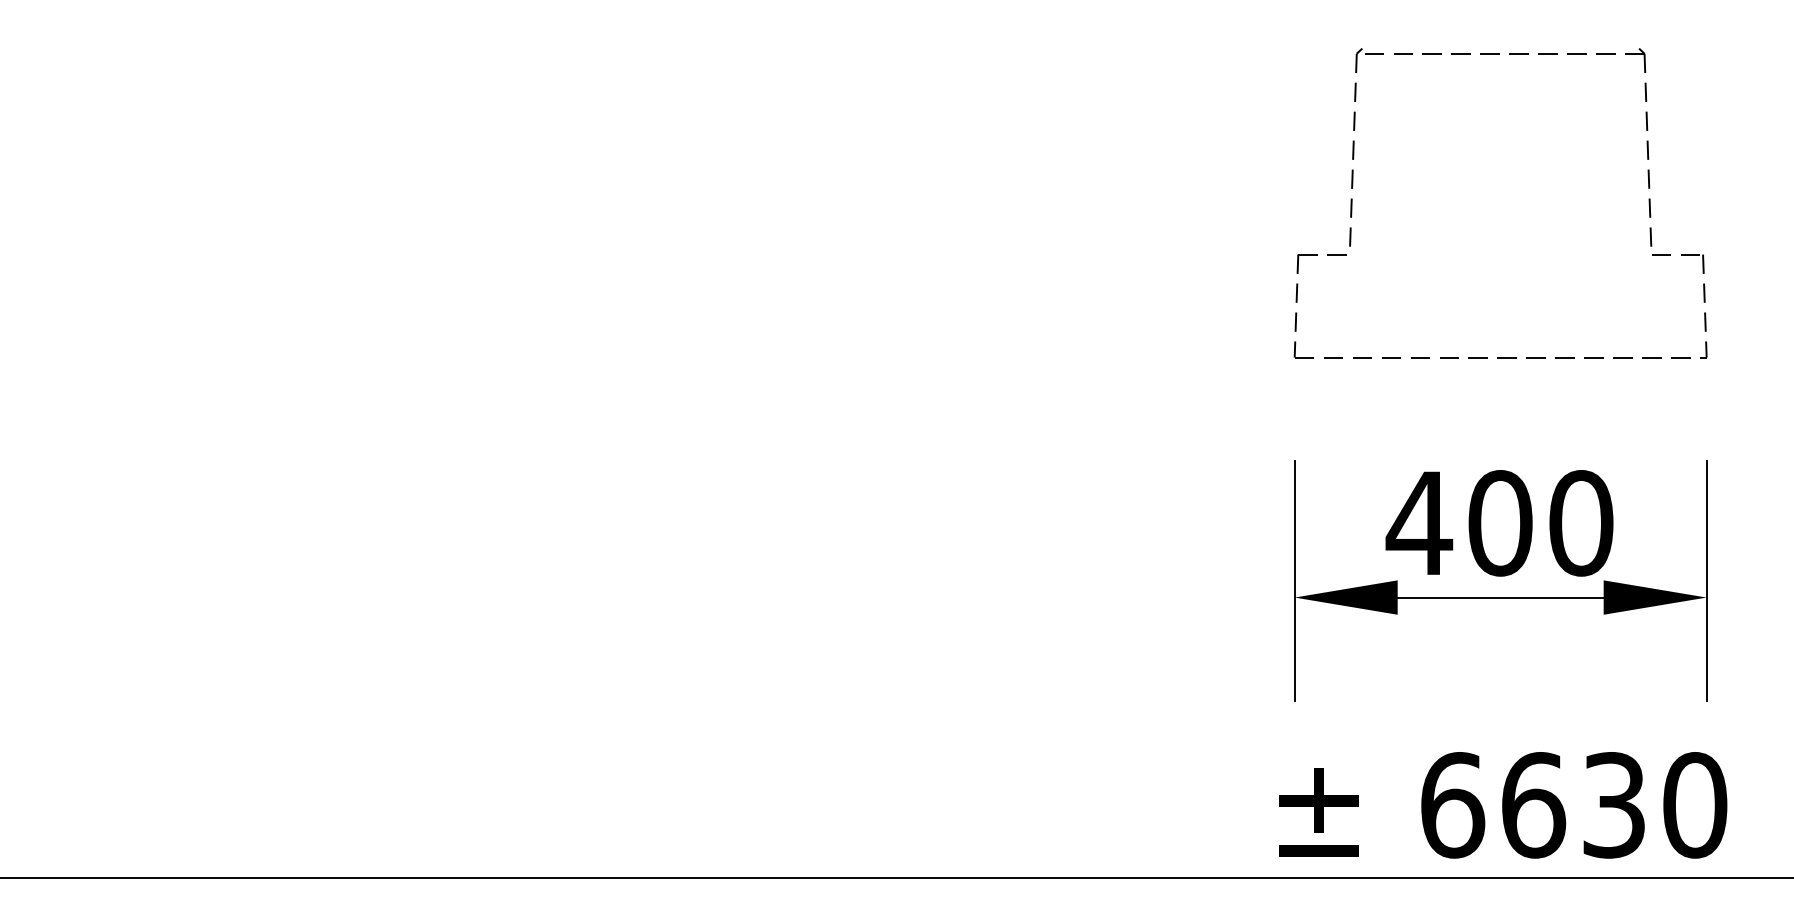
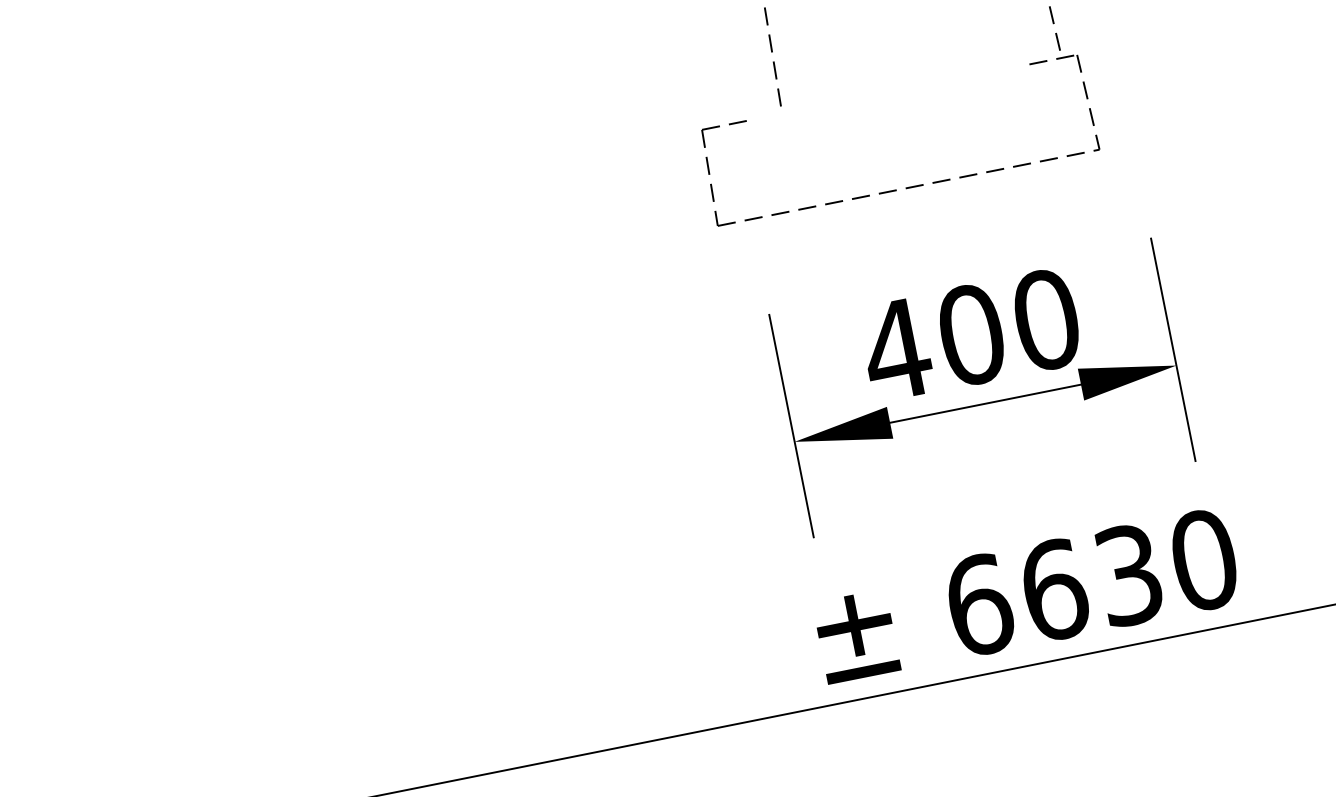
part: (1500, 357) -> (908, 187), moved

